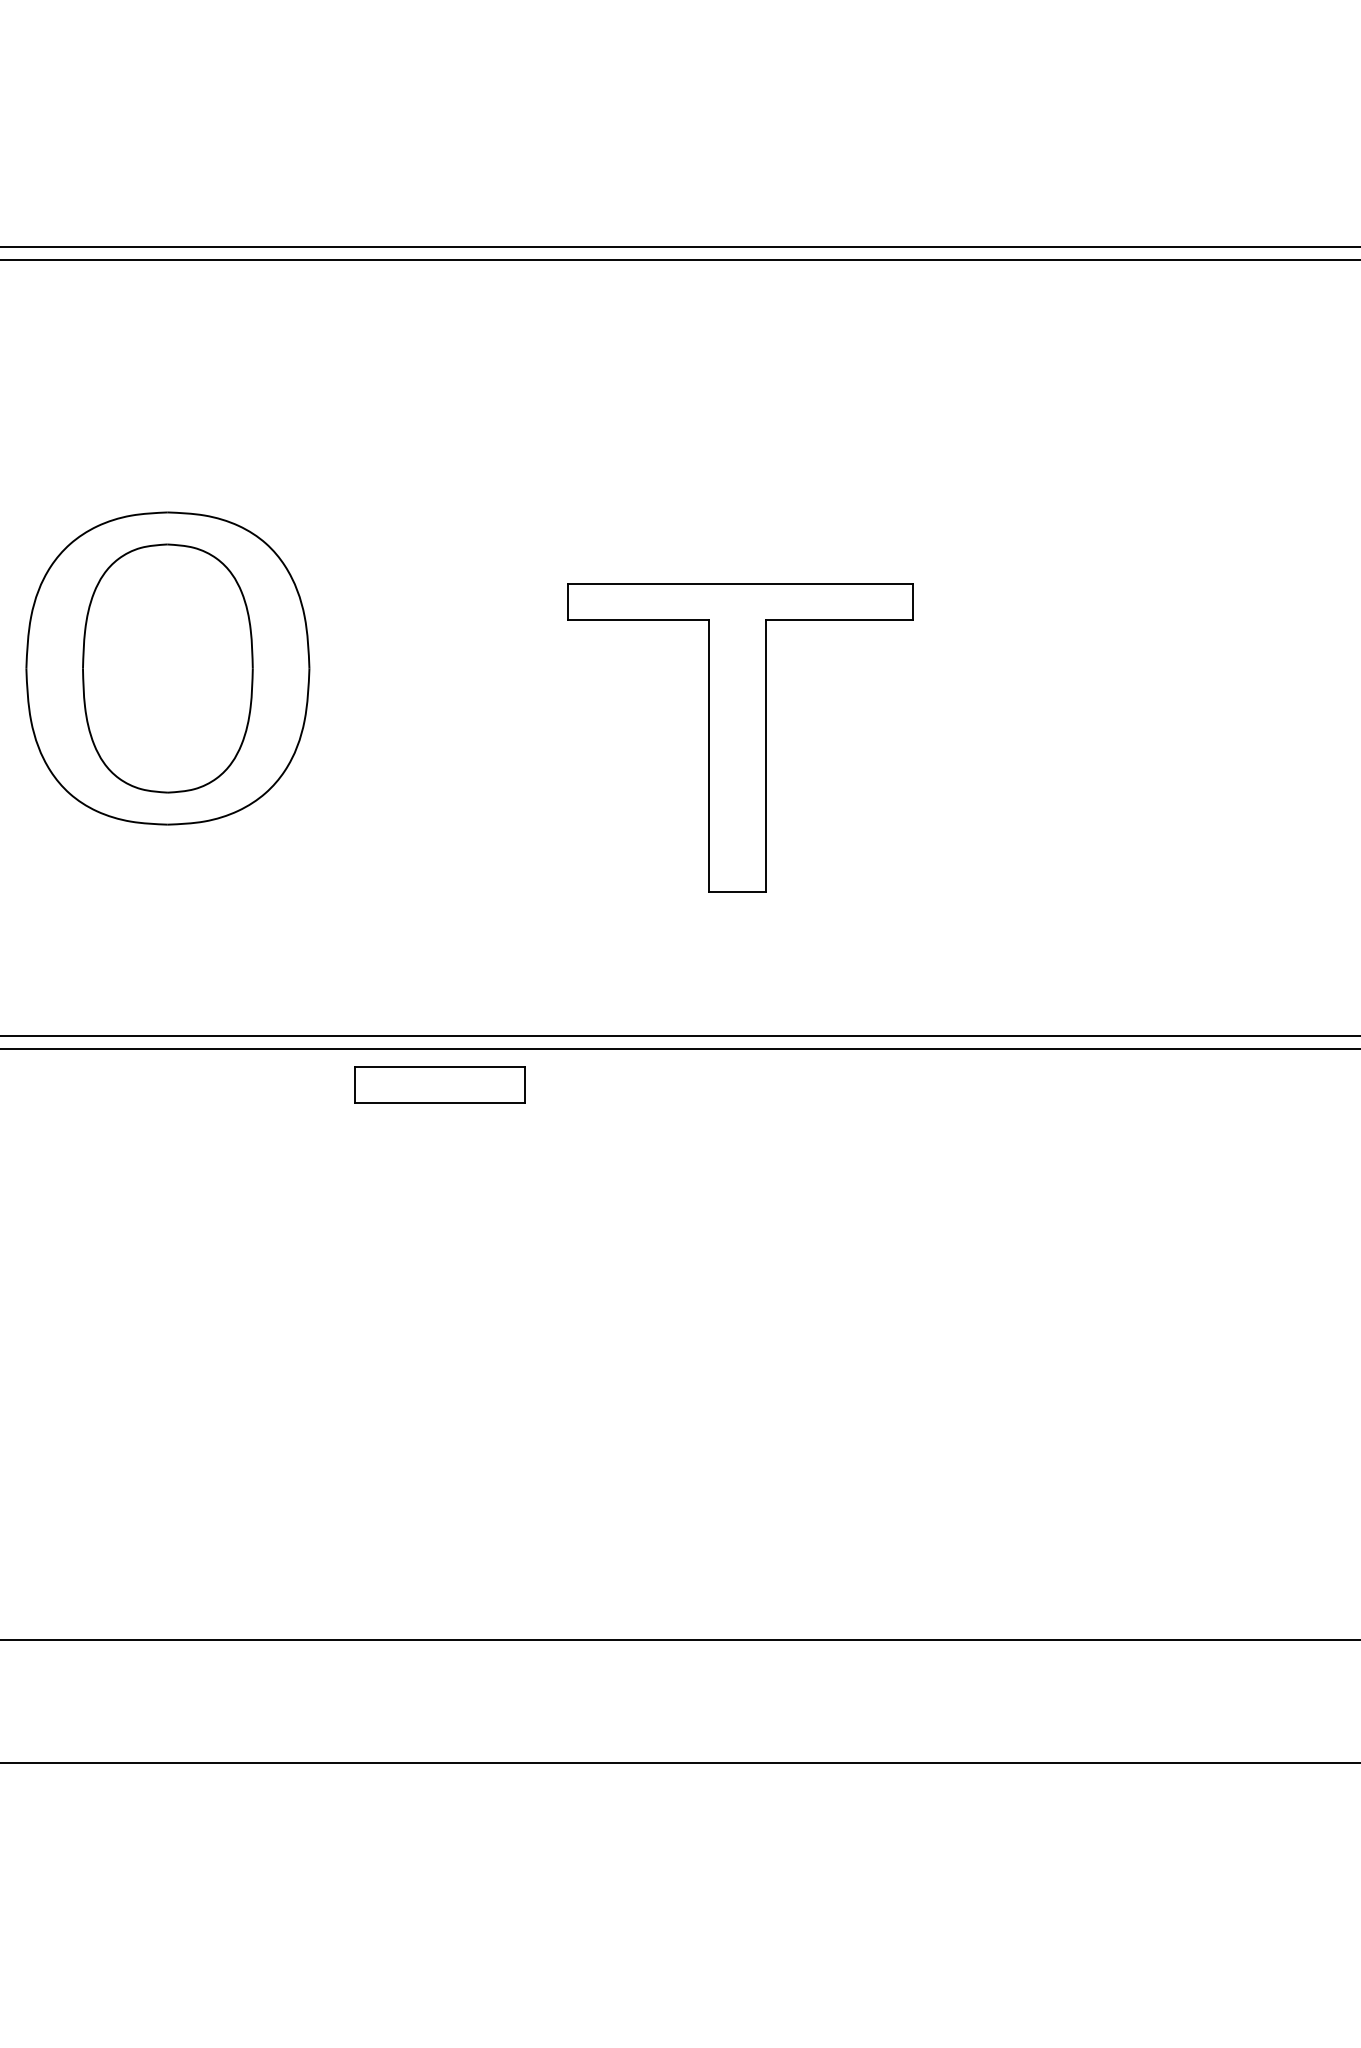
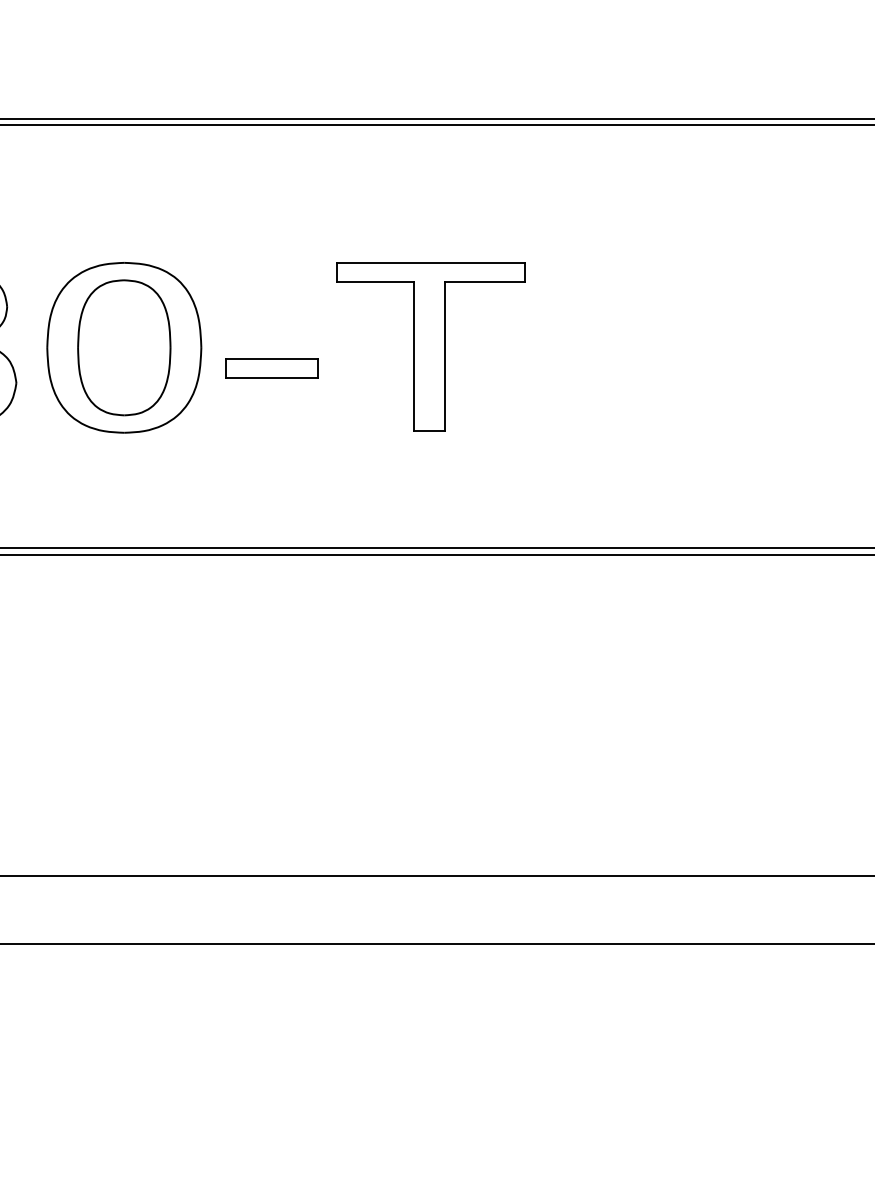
part: (739, 737) -> (430, 346), moved
part: (438, 1084) -> (271, 368), moved

